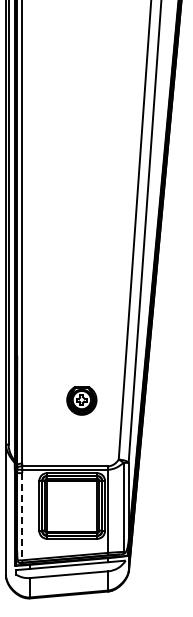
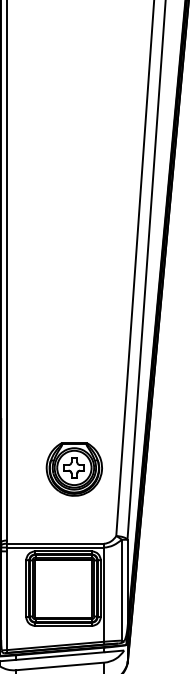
part: (81, 400) -> (74, 469), size x1.67
line: (22, 516) -> (7, 600), dashed -> solid

